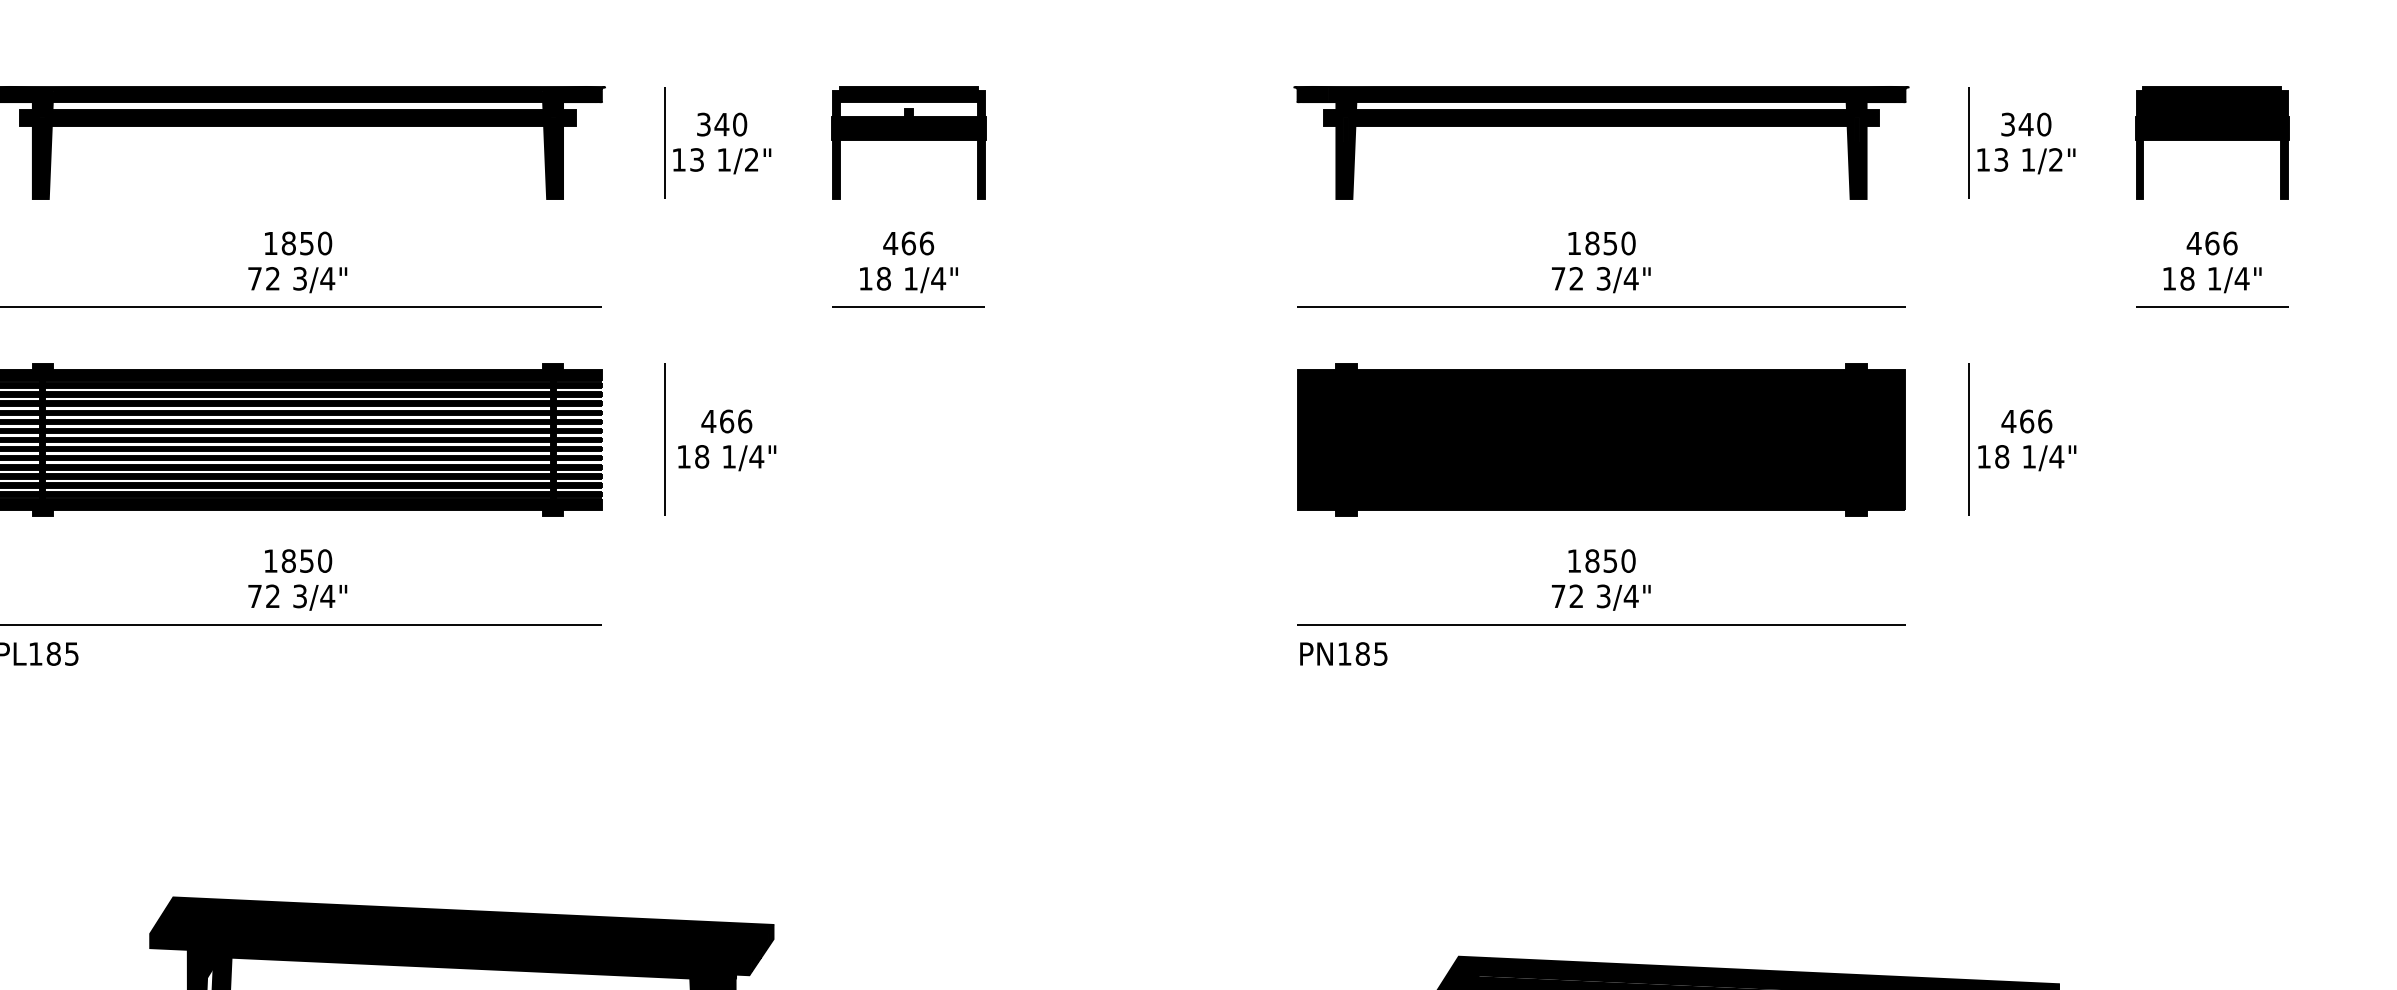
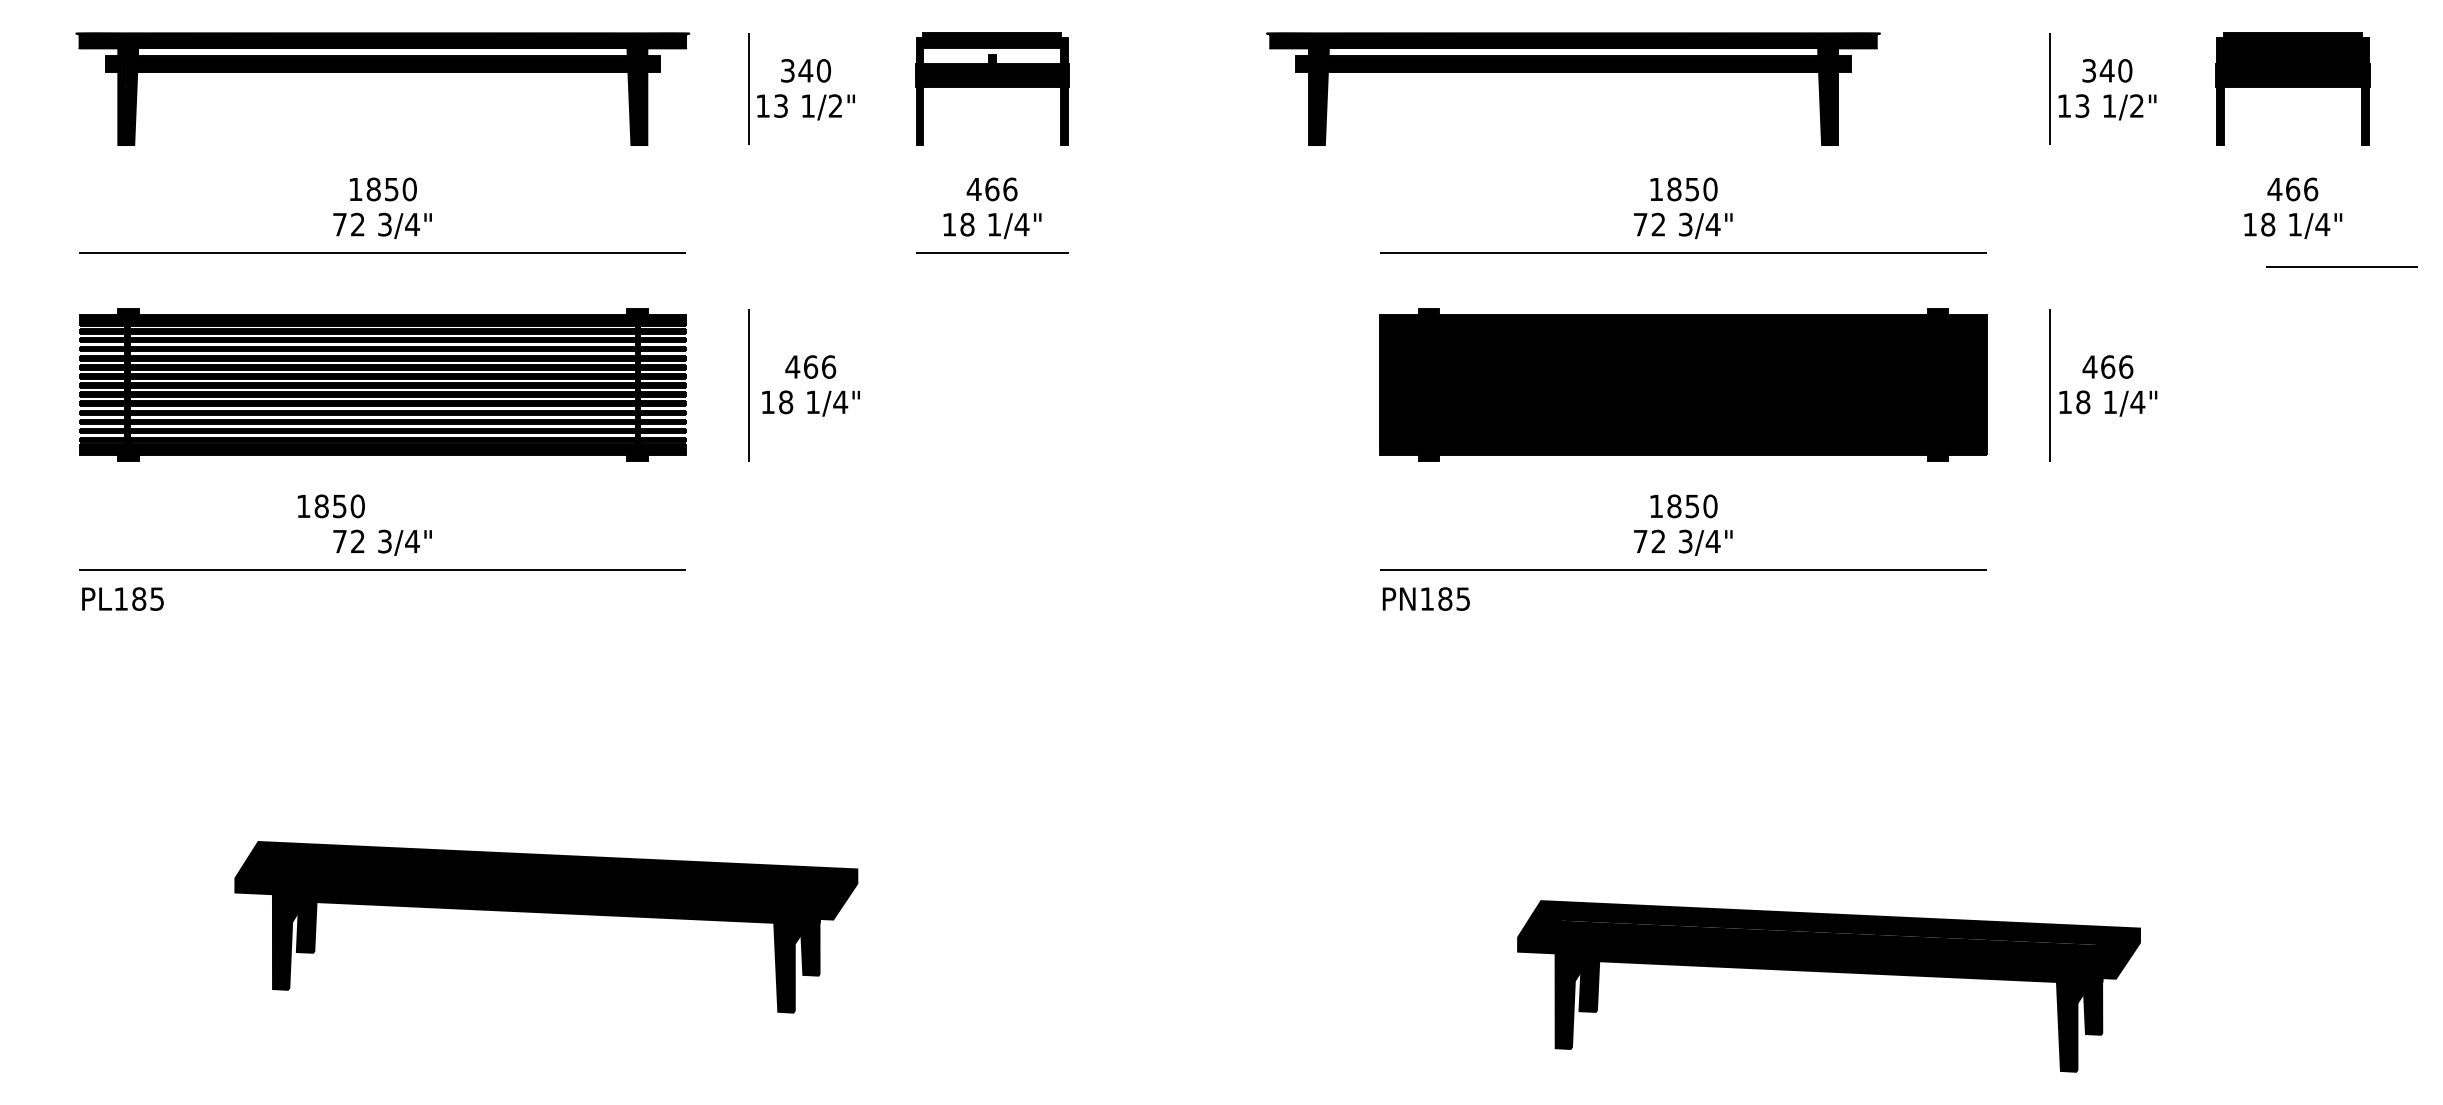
part: (1601, 126) -> (1573, 72), moved
line: (2211, 306) -> (2341, 266), moved
text: (298, 561) -> (331, 506), moved

